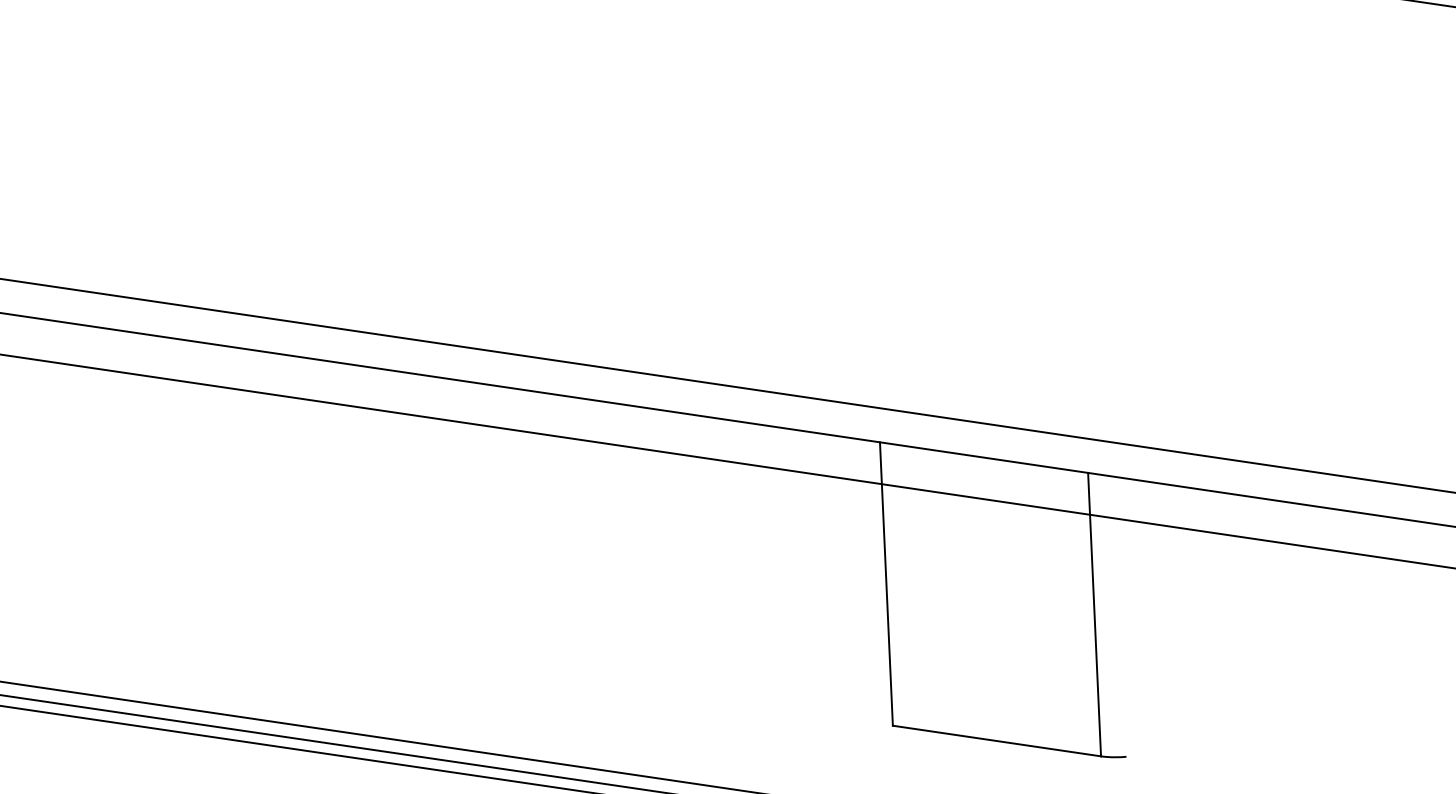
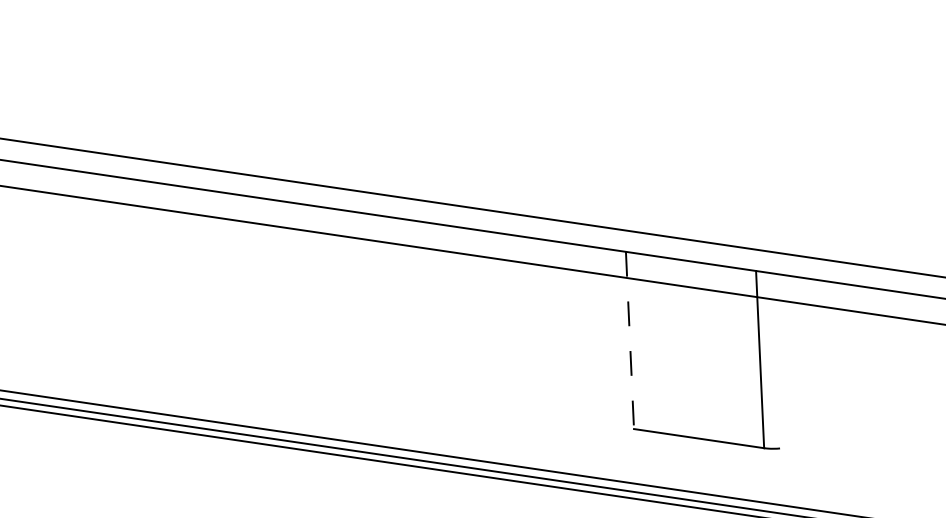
line: (885, 584) -> (629, 340), solid -> dashed

